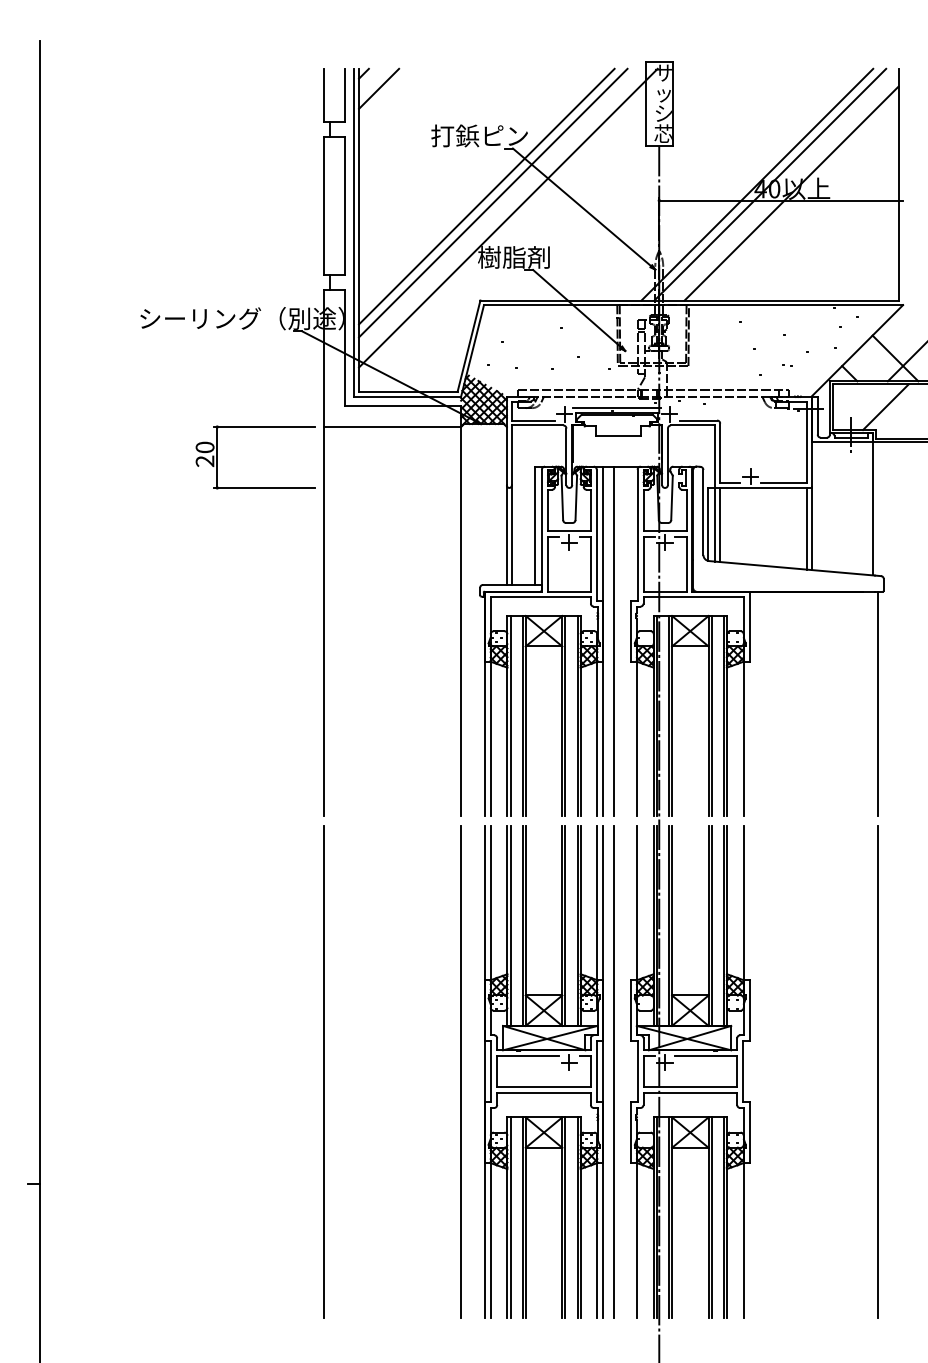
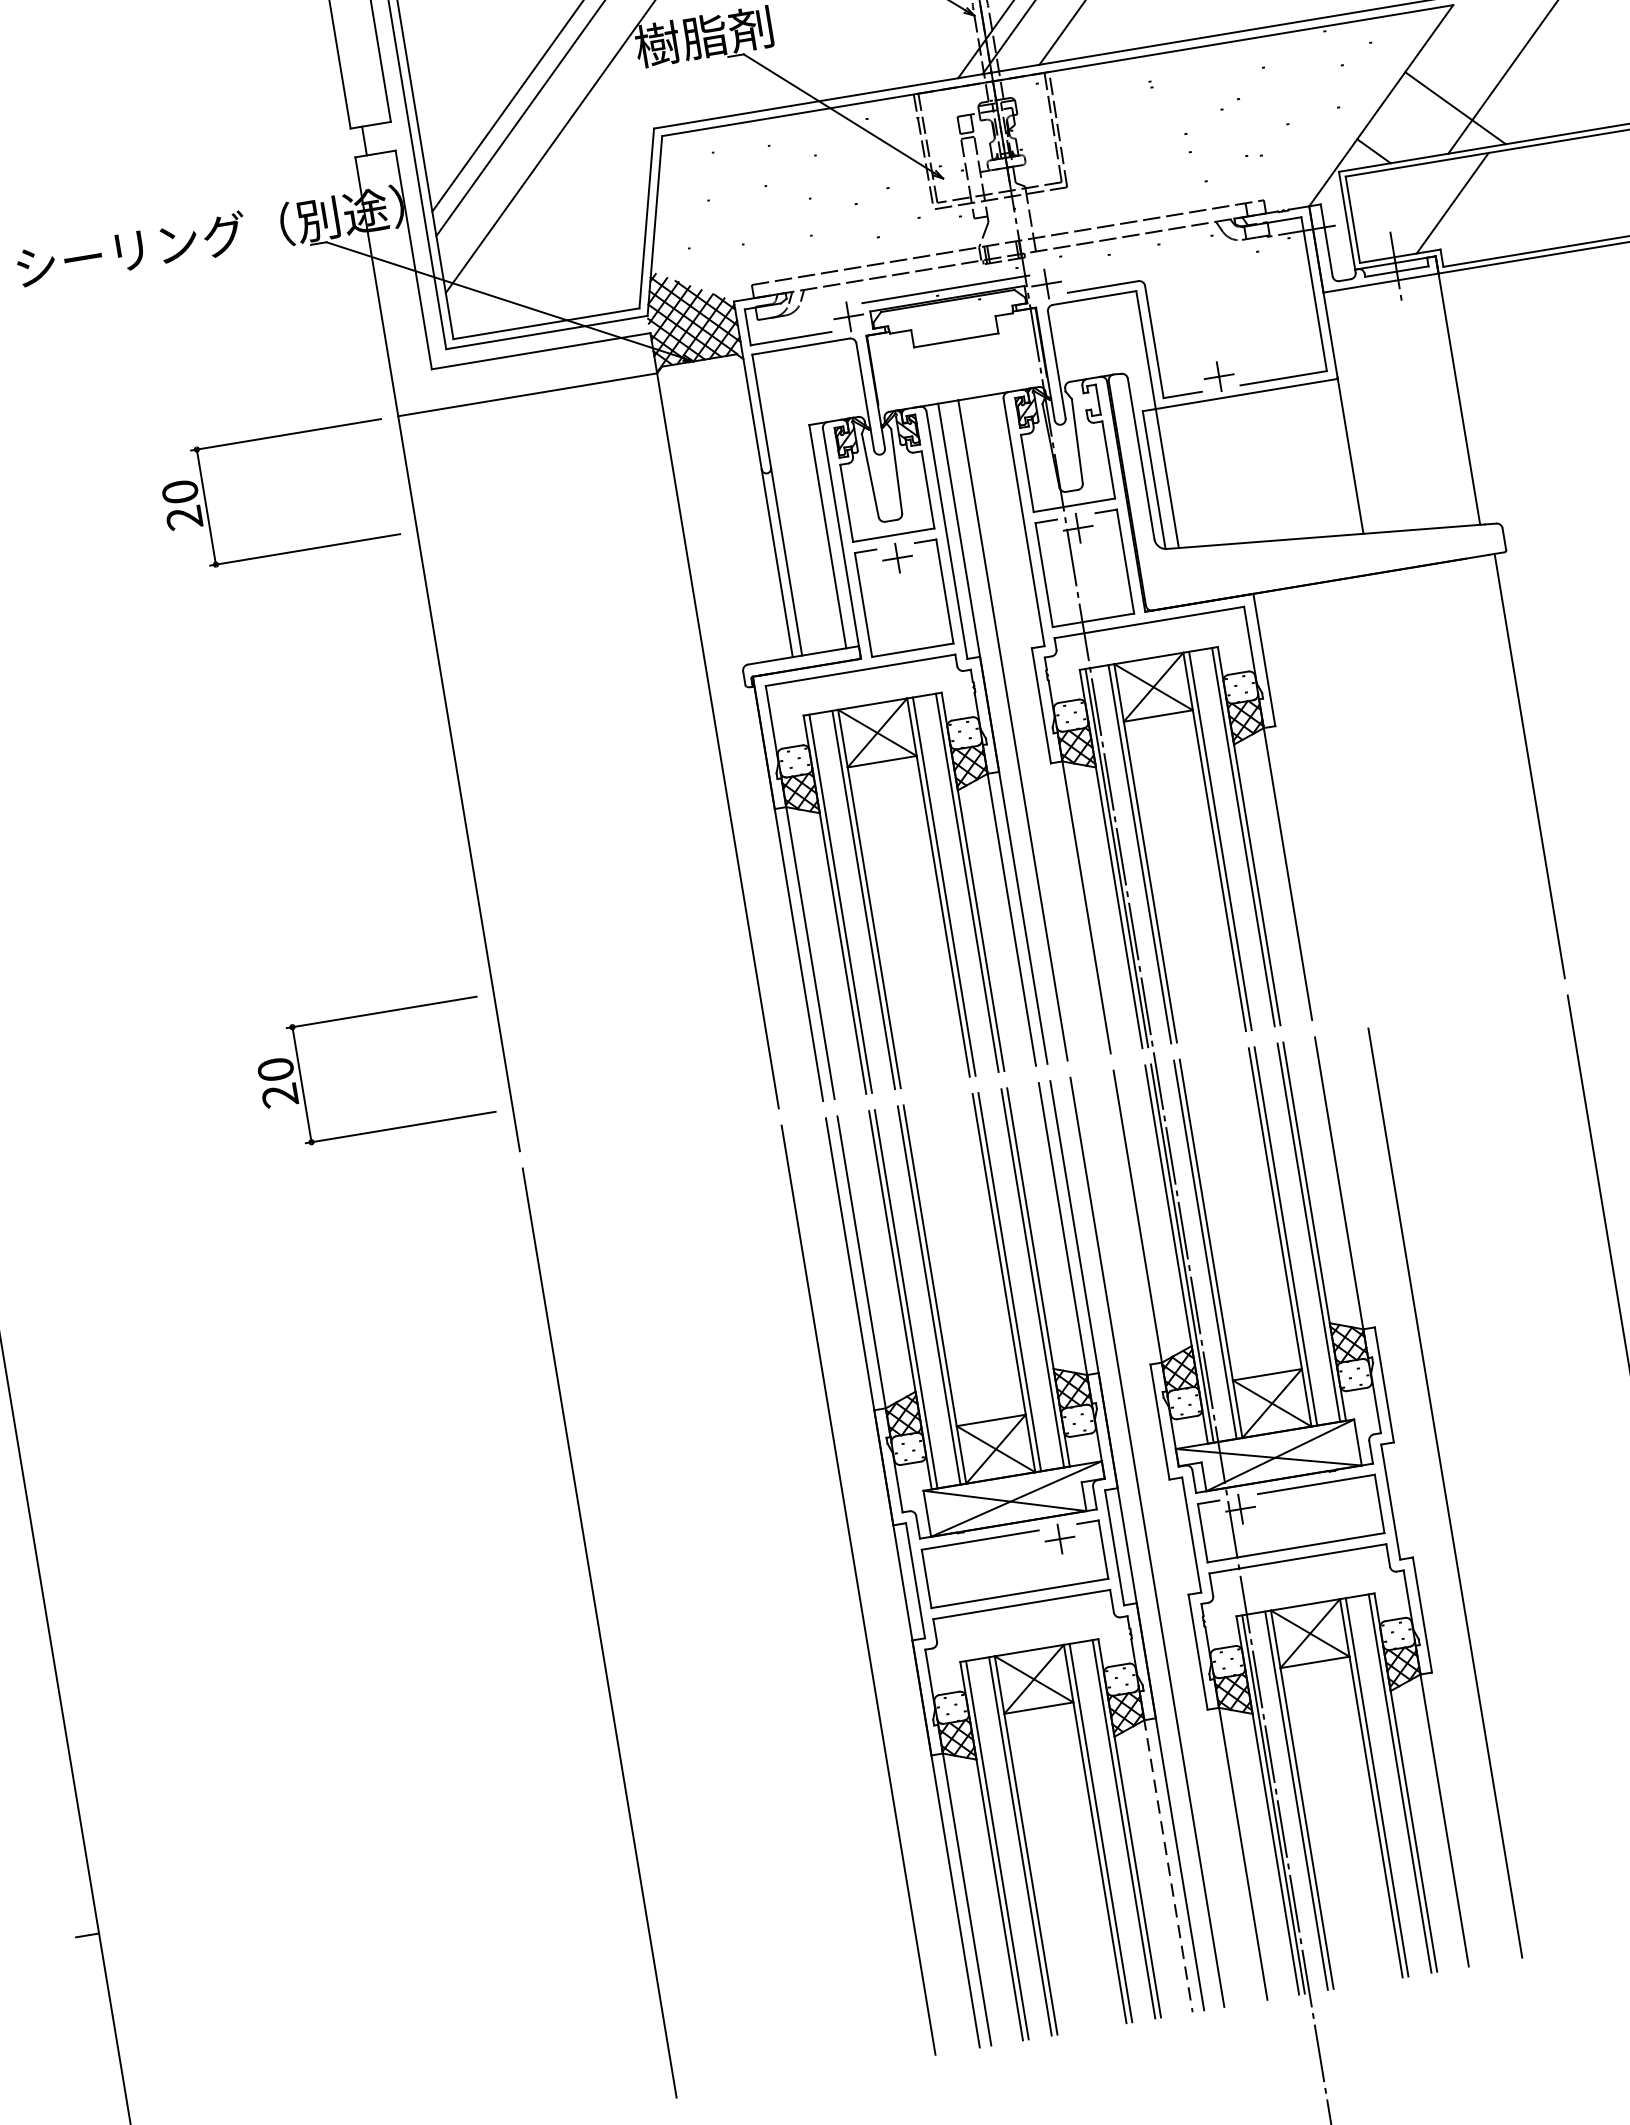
line: (720, 524) -> (1177, 476), removed
line: (806, 528) -> (1340, 457), removed
part: (255, 733) -> (364, 1016), added
line: (771, 1071) -> (1444, 1492), added
line: (597, 1240) -> (1168, 1866), solid -> dashed

